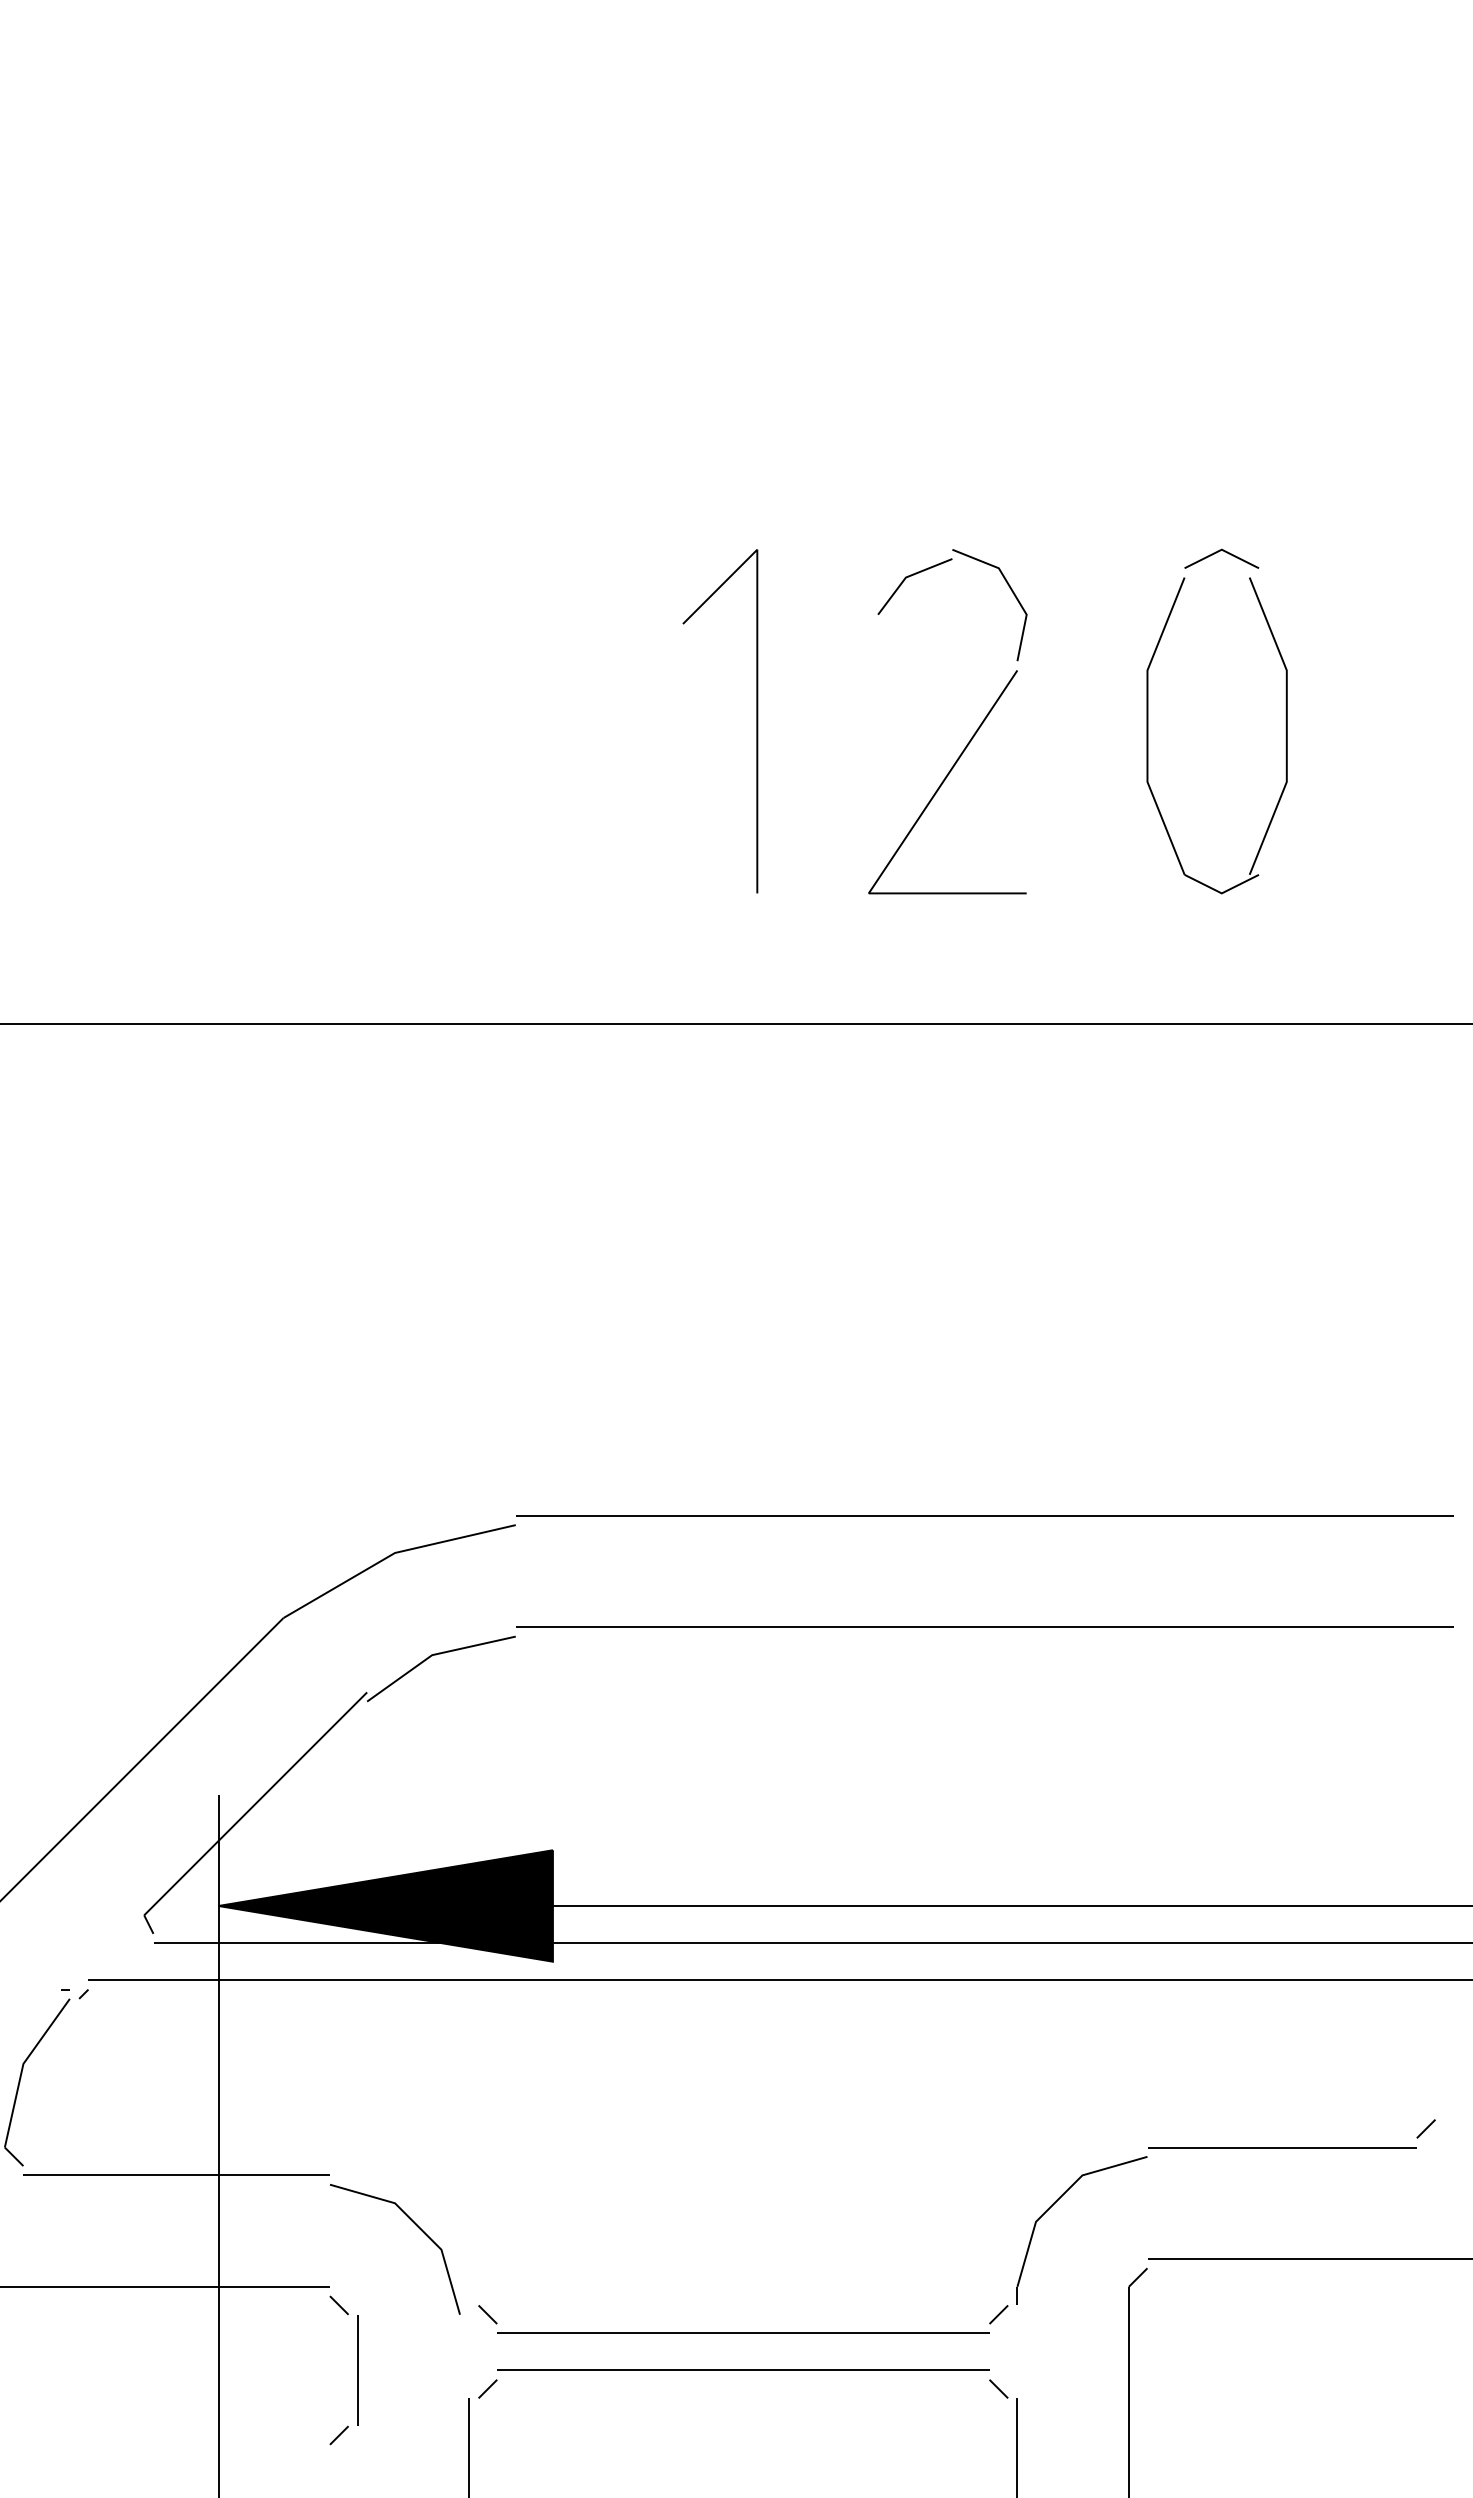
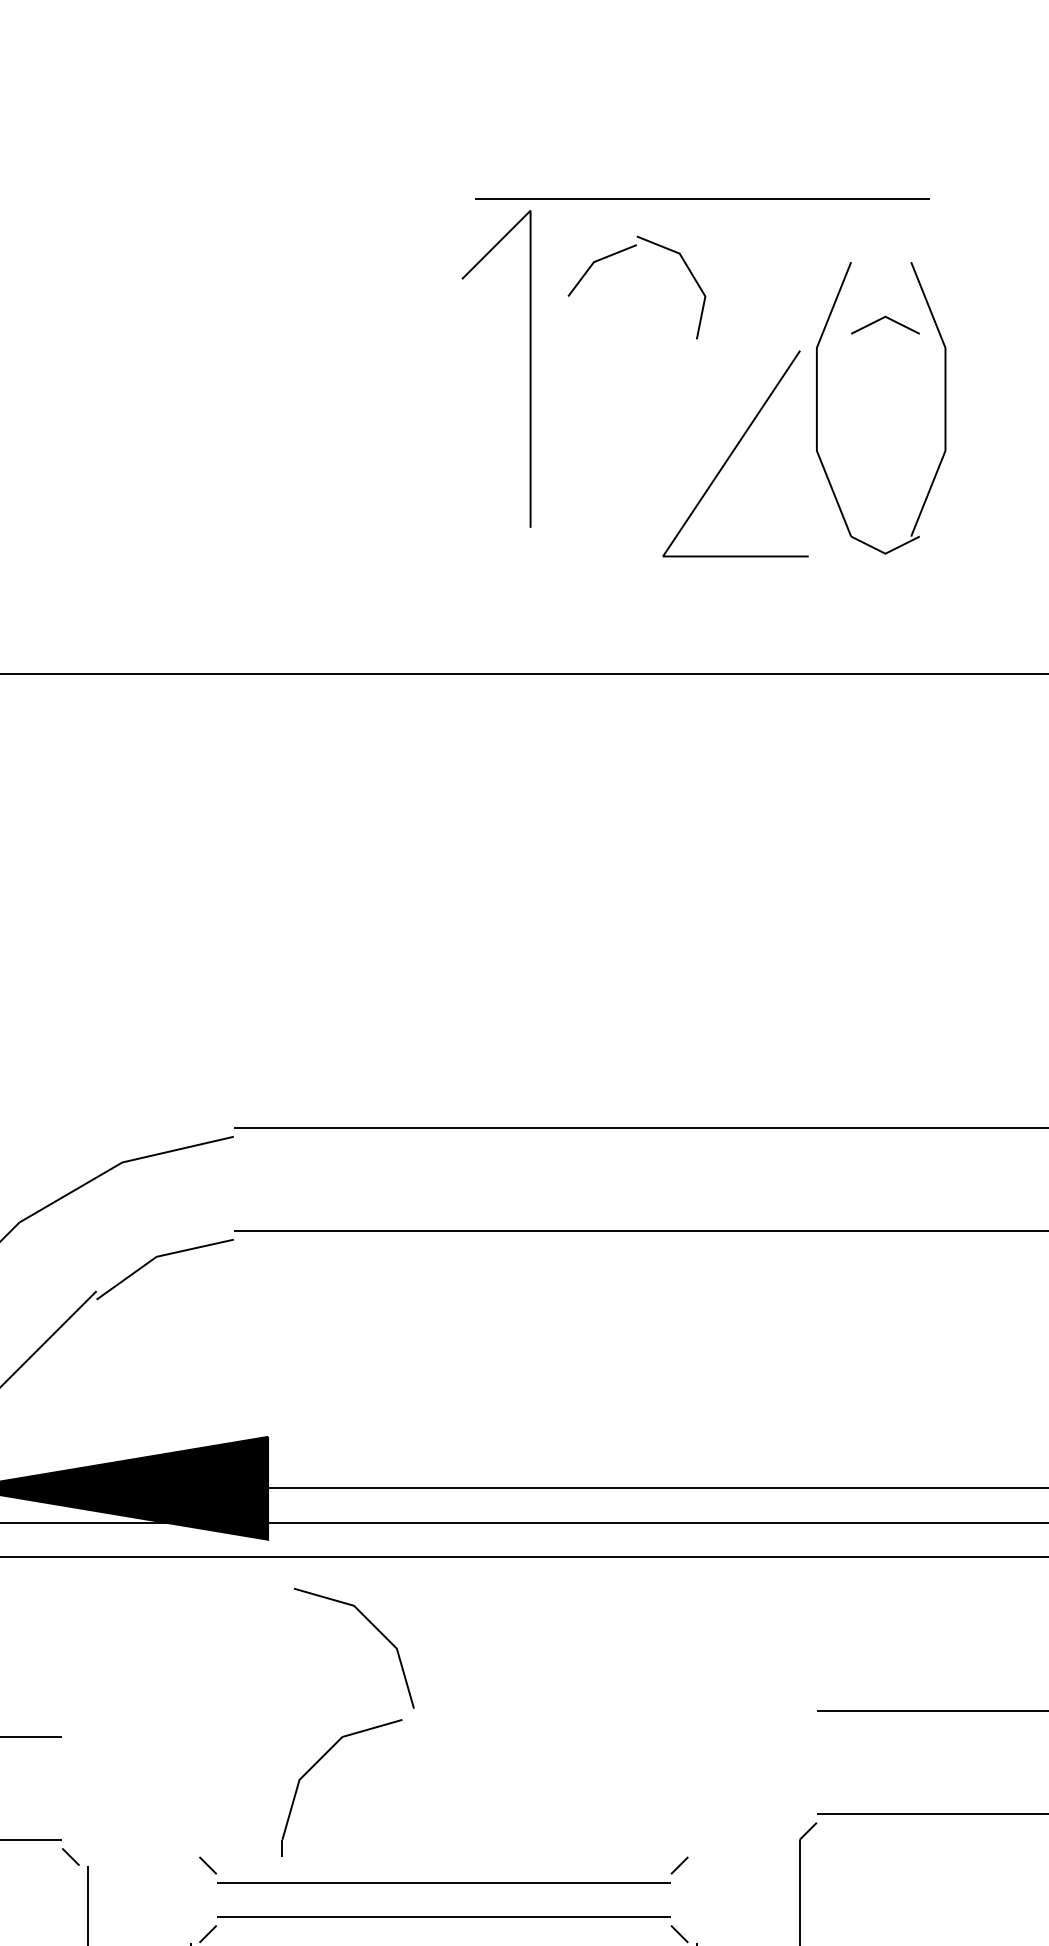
line: (1023, 508) -> (702, 198), added
curve: (1218, 552) -> (882, 319), moved
curve: (756, 721) -> (529, 369), moved
curve: (945, 780) -> (733, 452), moved
part: (1055, 2203) -> (317, 1762), moved
curve: (416, 2226) -> (373, 1627), moved

